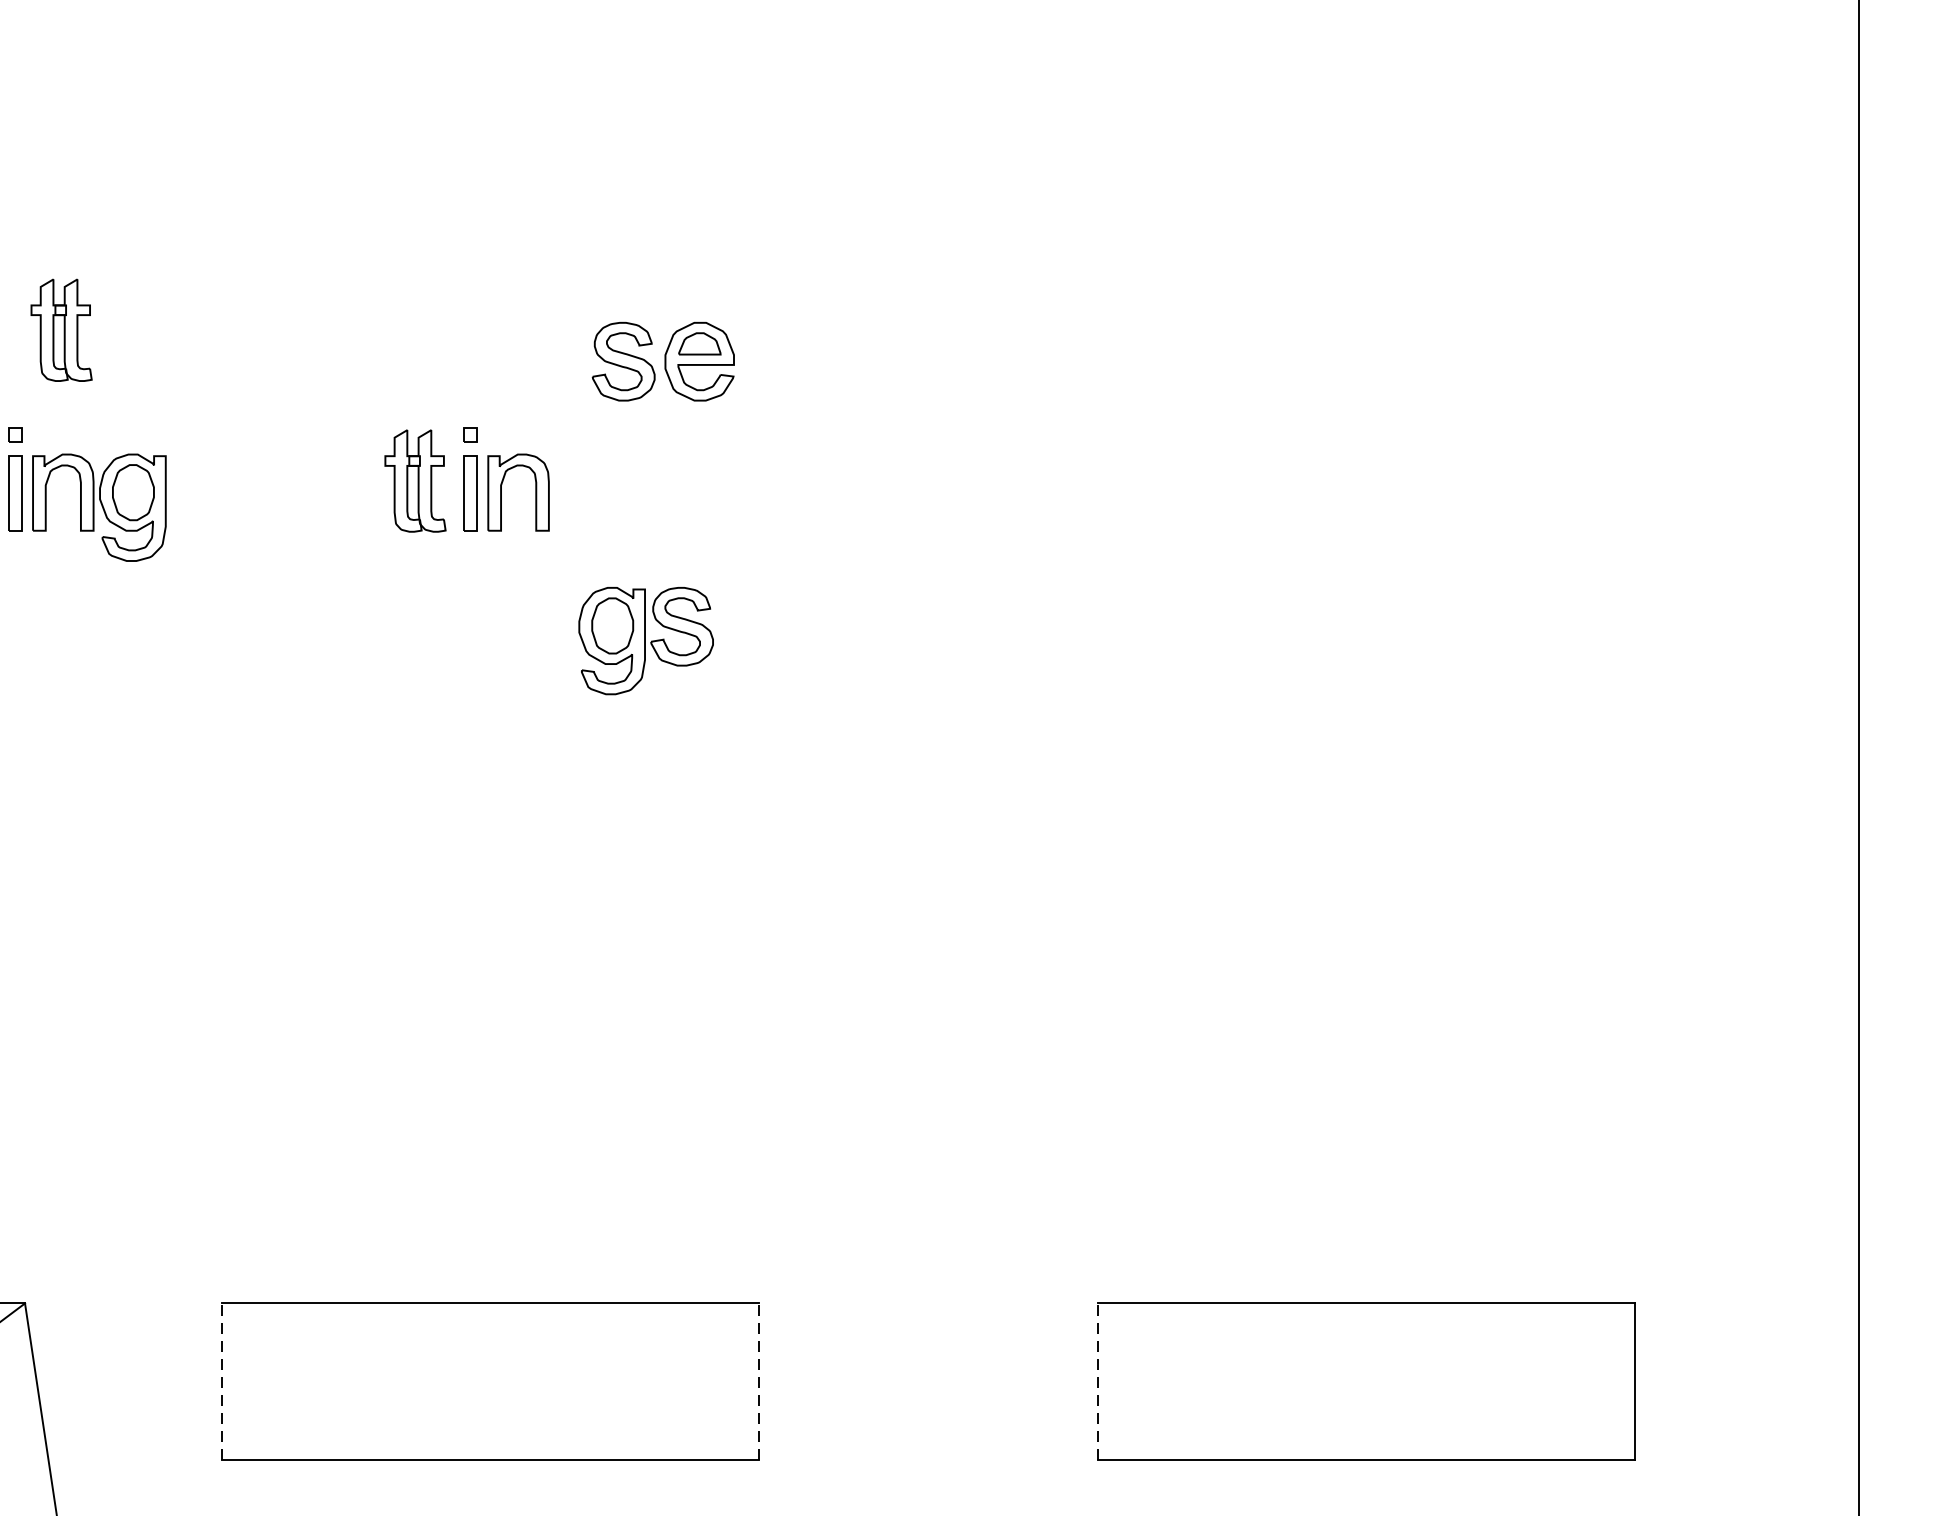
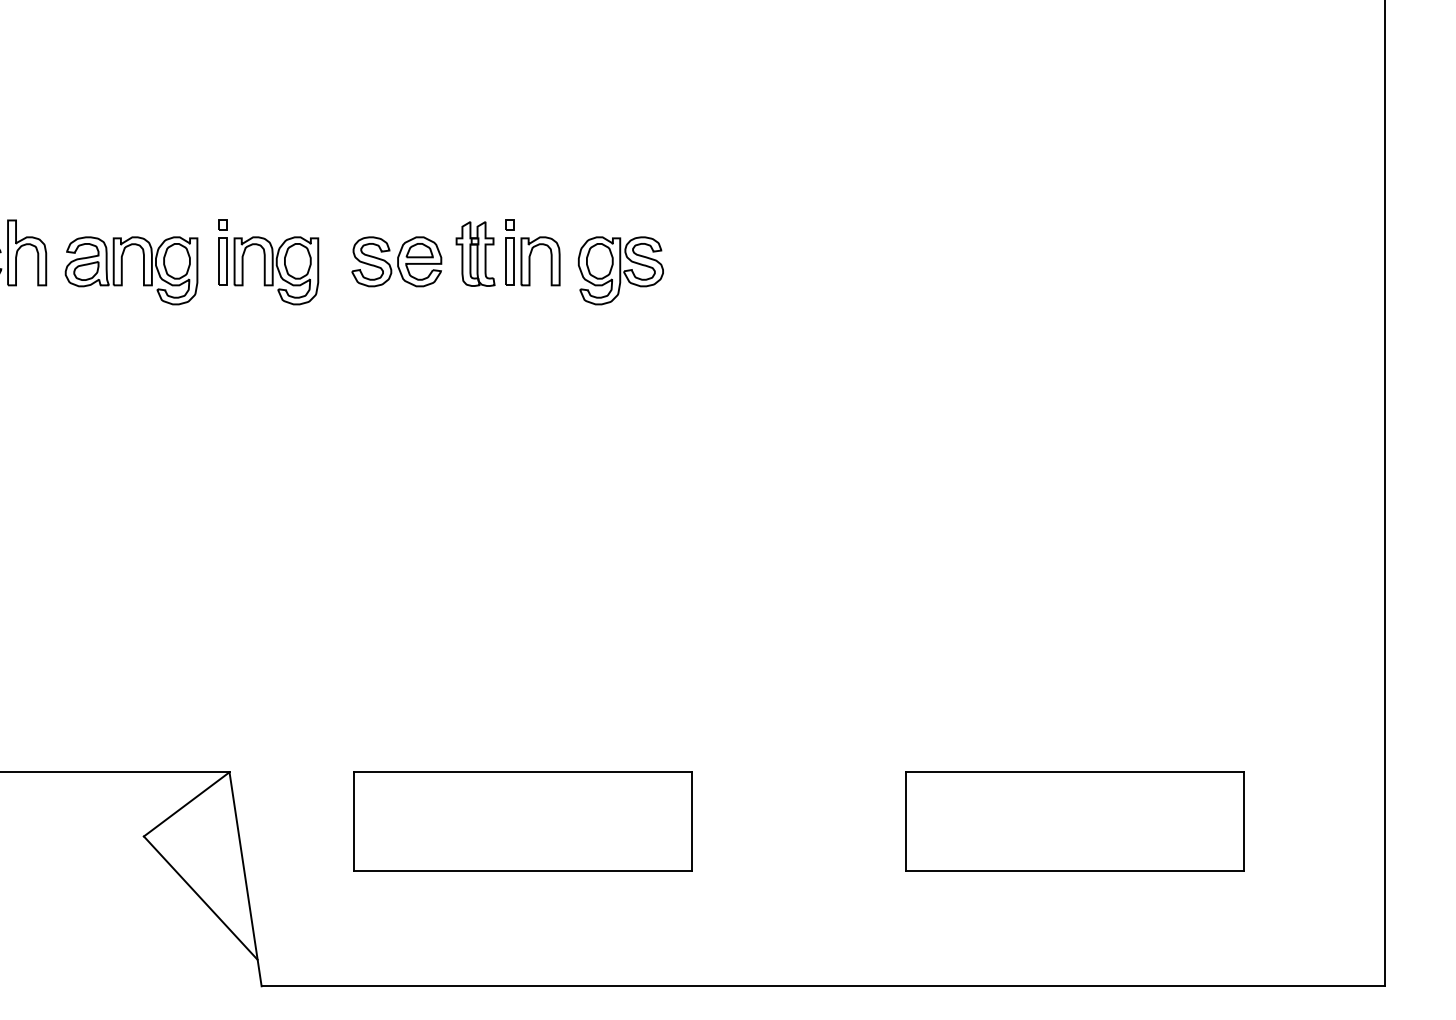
part: (61, 329) -> (252, 158), removed
part: (662, 361) -> (396, 261), moved
part: (645, 640) -> (620, 270), moved
line: (221, 1379) -> (353, 820), dashed -> solid
line: (758, 1379) -> (691, 820), dashed -> solid
line: (1097, 1379) -> (905, 820), dashed -> solid

